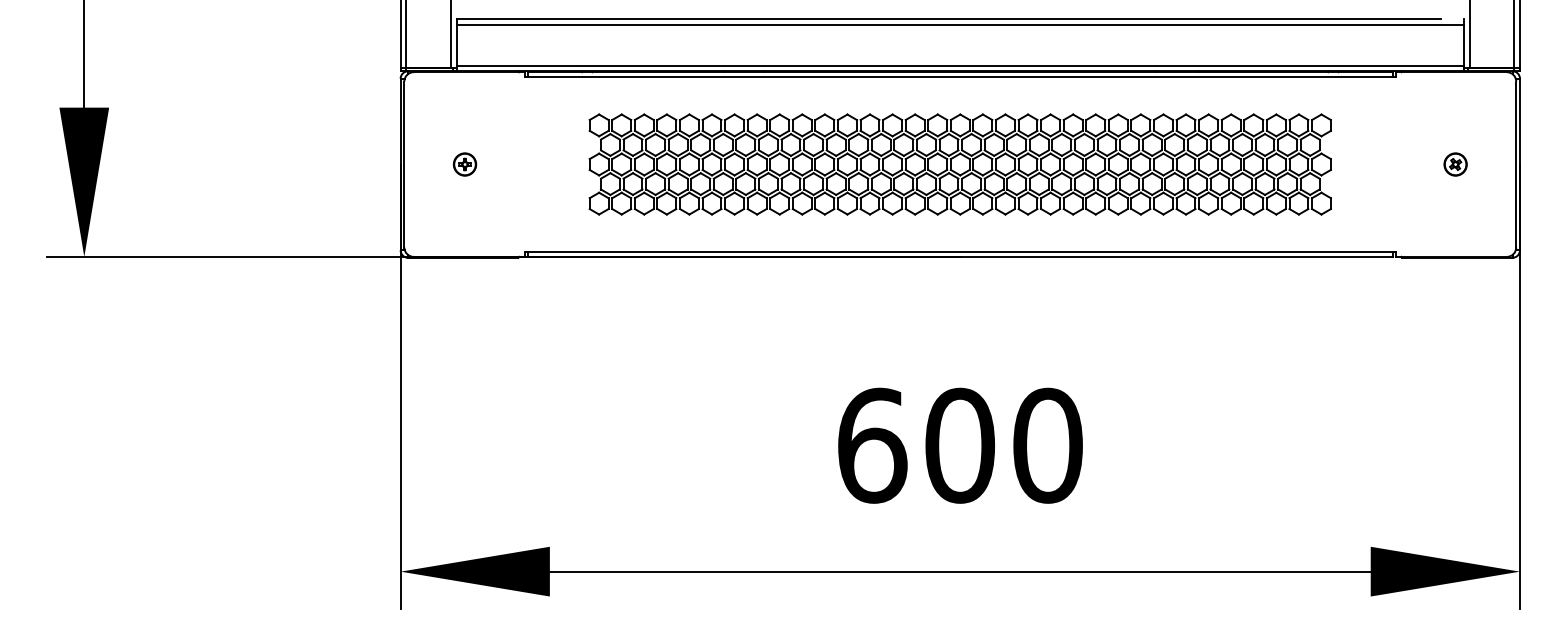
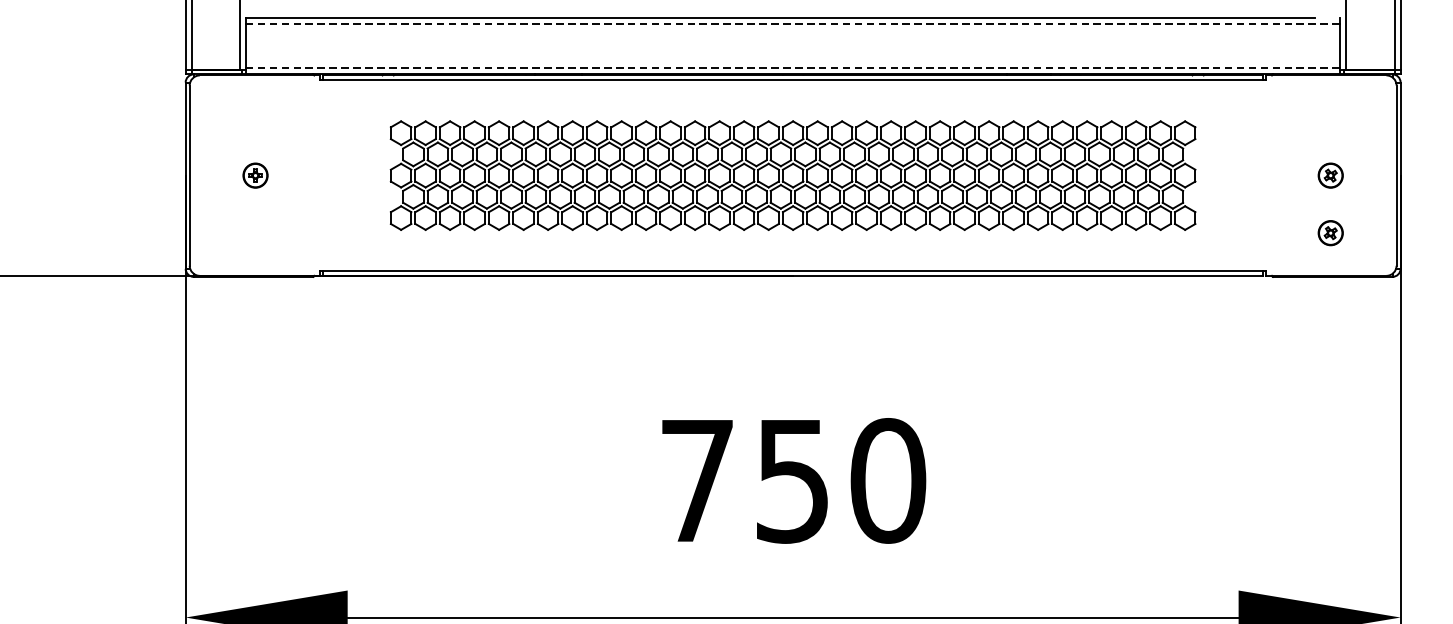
line: (960, 24) -> (793, 23), solid -> dashed
line: (960, 65) -> (793, 68), solid -> dashed
part: (1455, 217) -> (1330, 233), added
text: (916, 445) -> (745, 480), 600 -> 750

